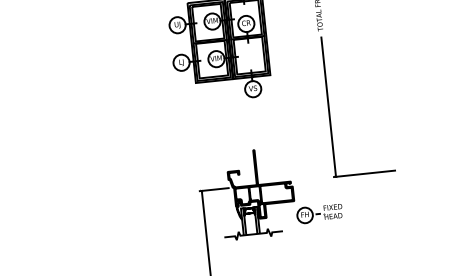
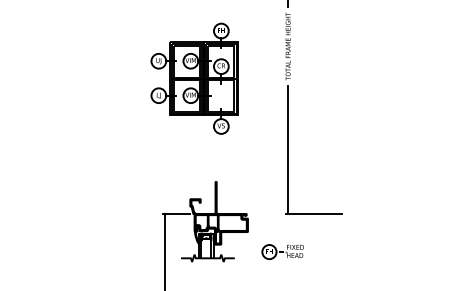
part: (319, 213) -> (282, 251), moved

